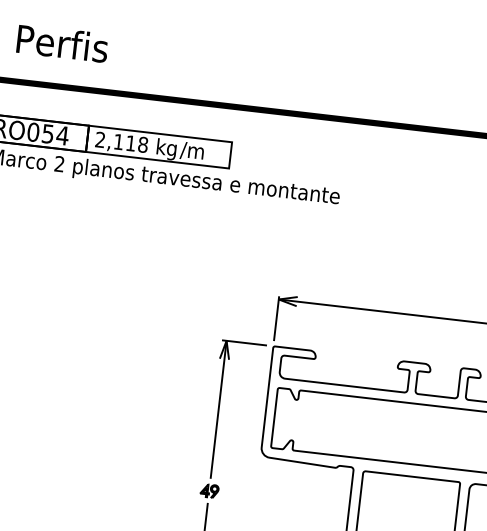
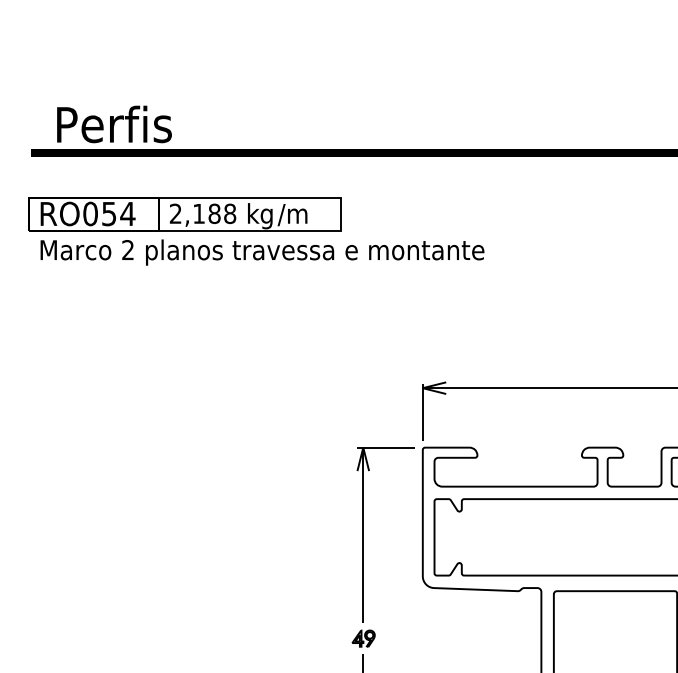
text: (62, 43) -> (114, 124), moved
text: (130, 143) -> (214, 213), 2,118 -> 2,188

